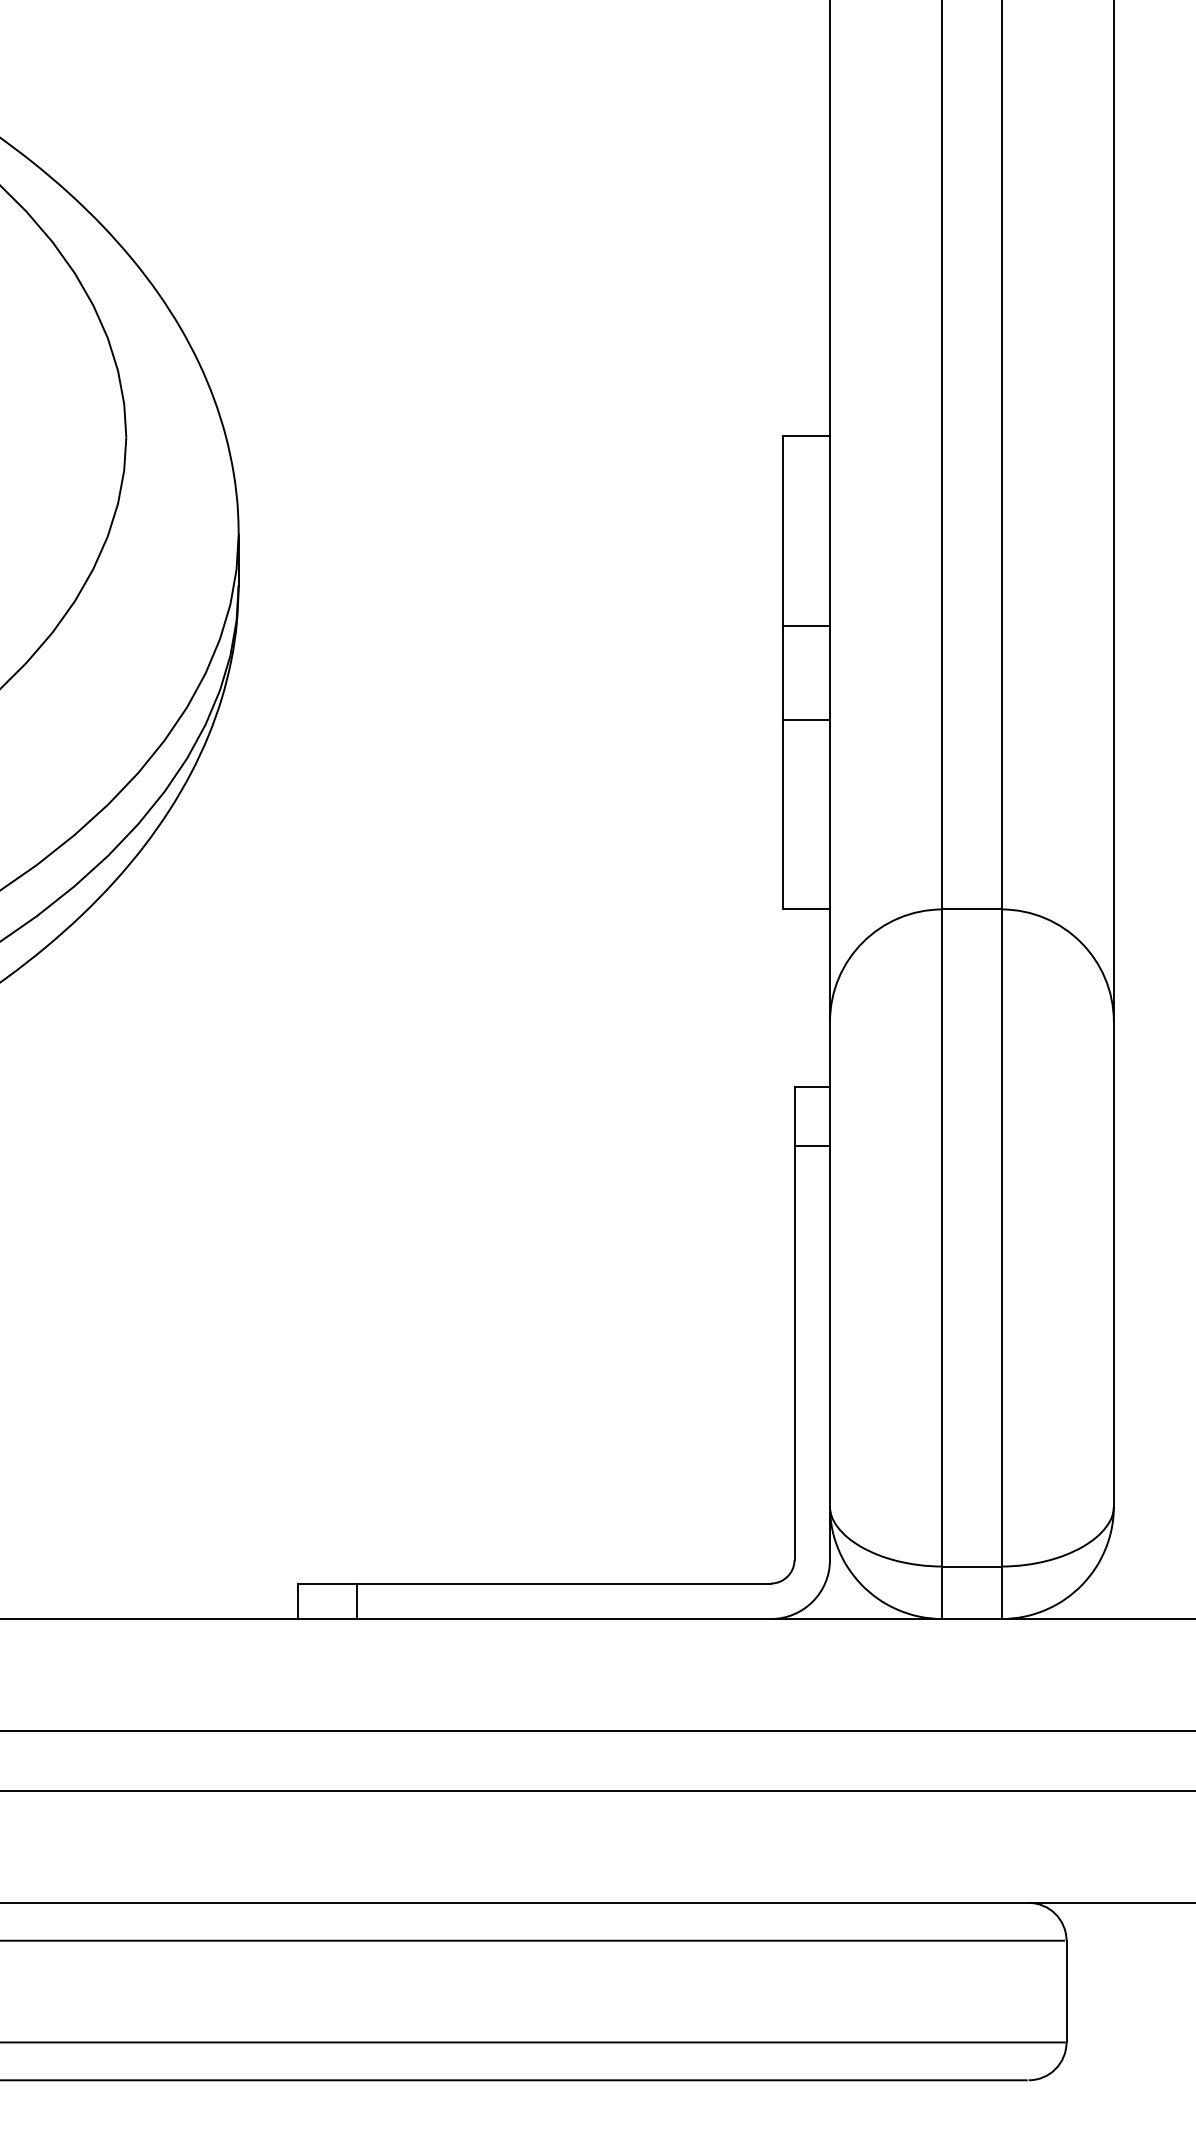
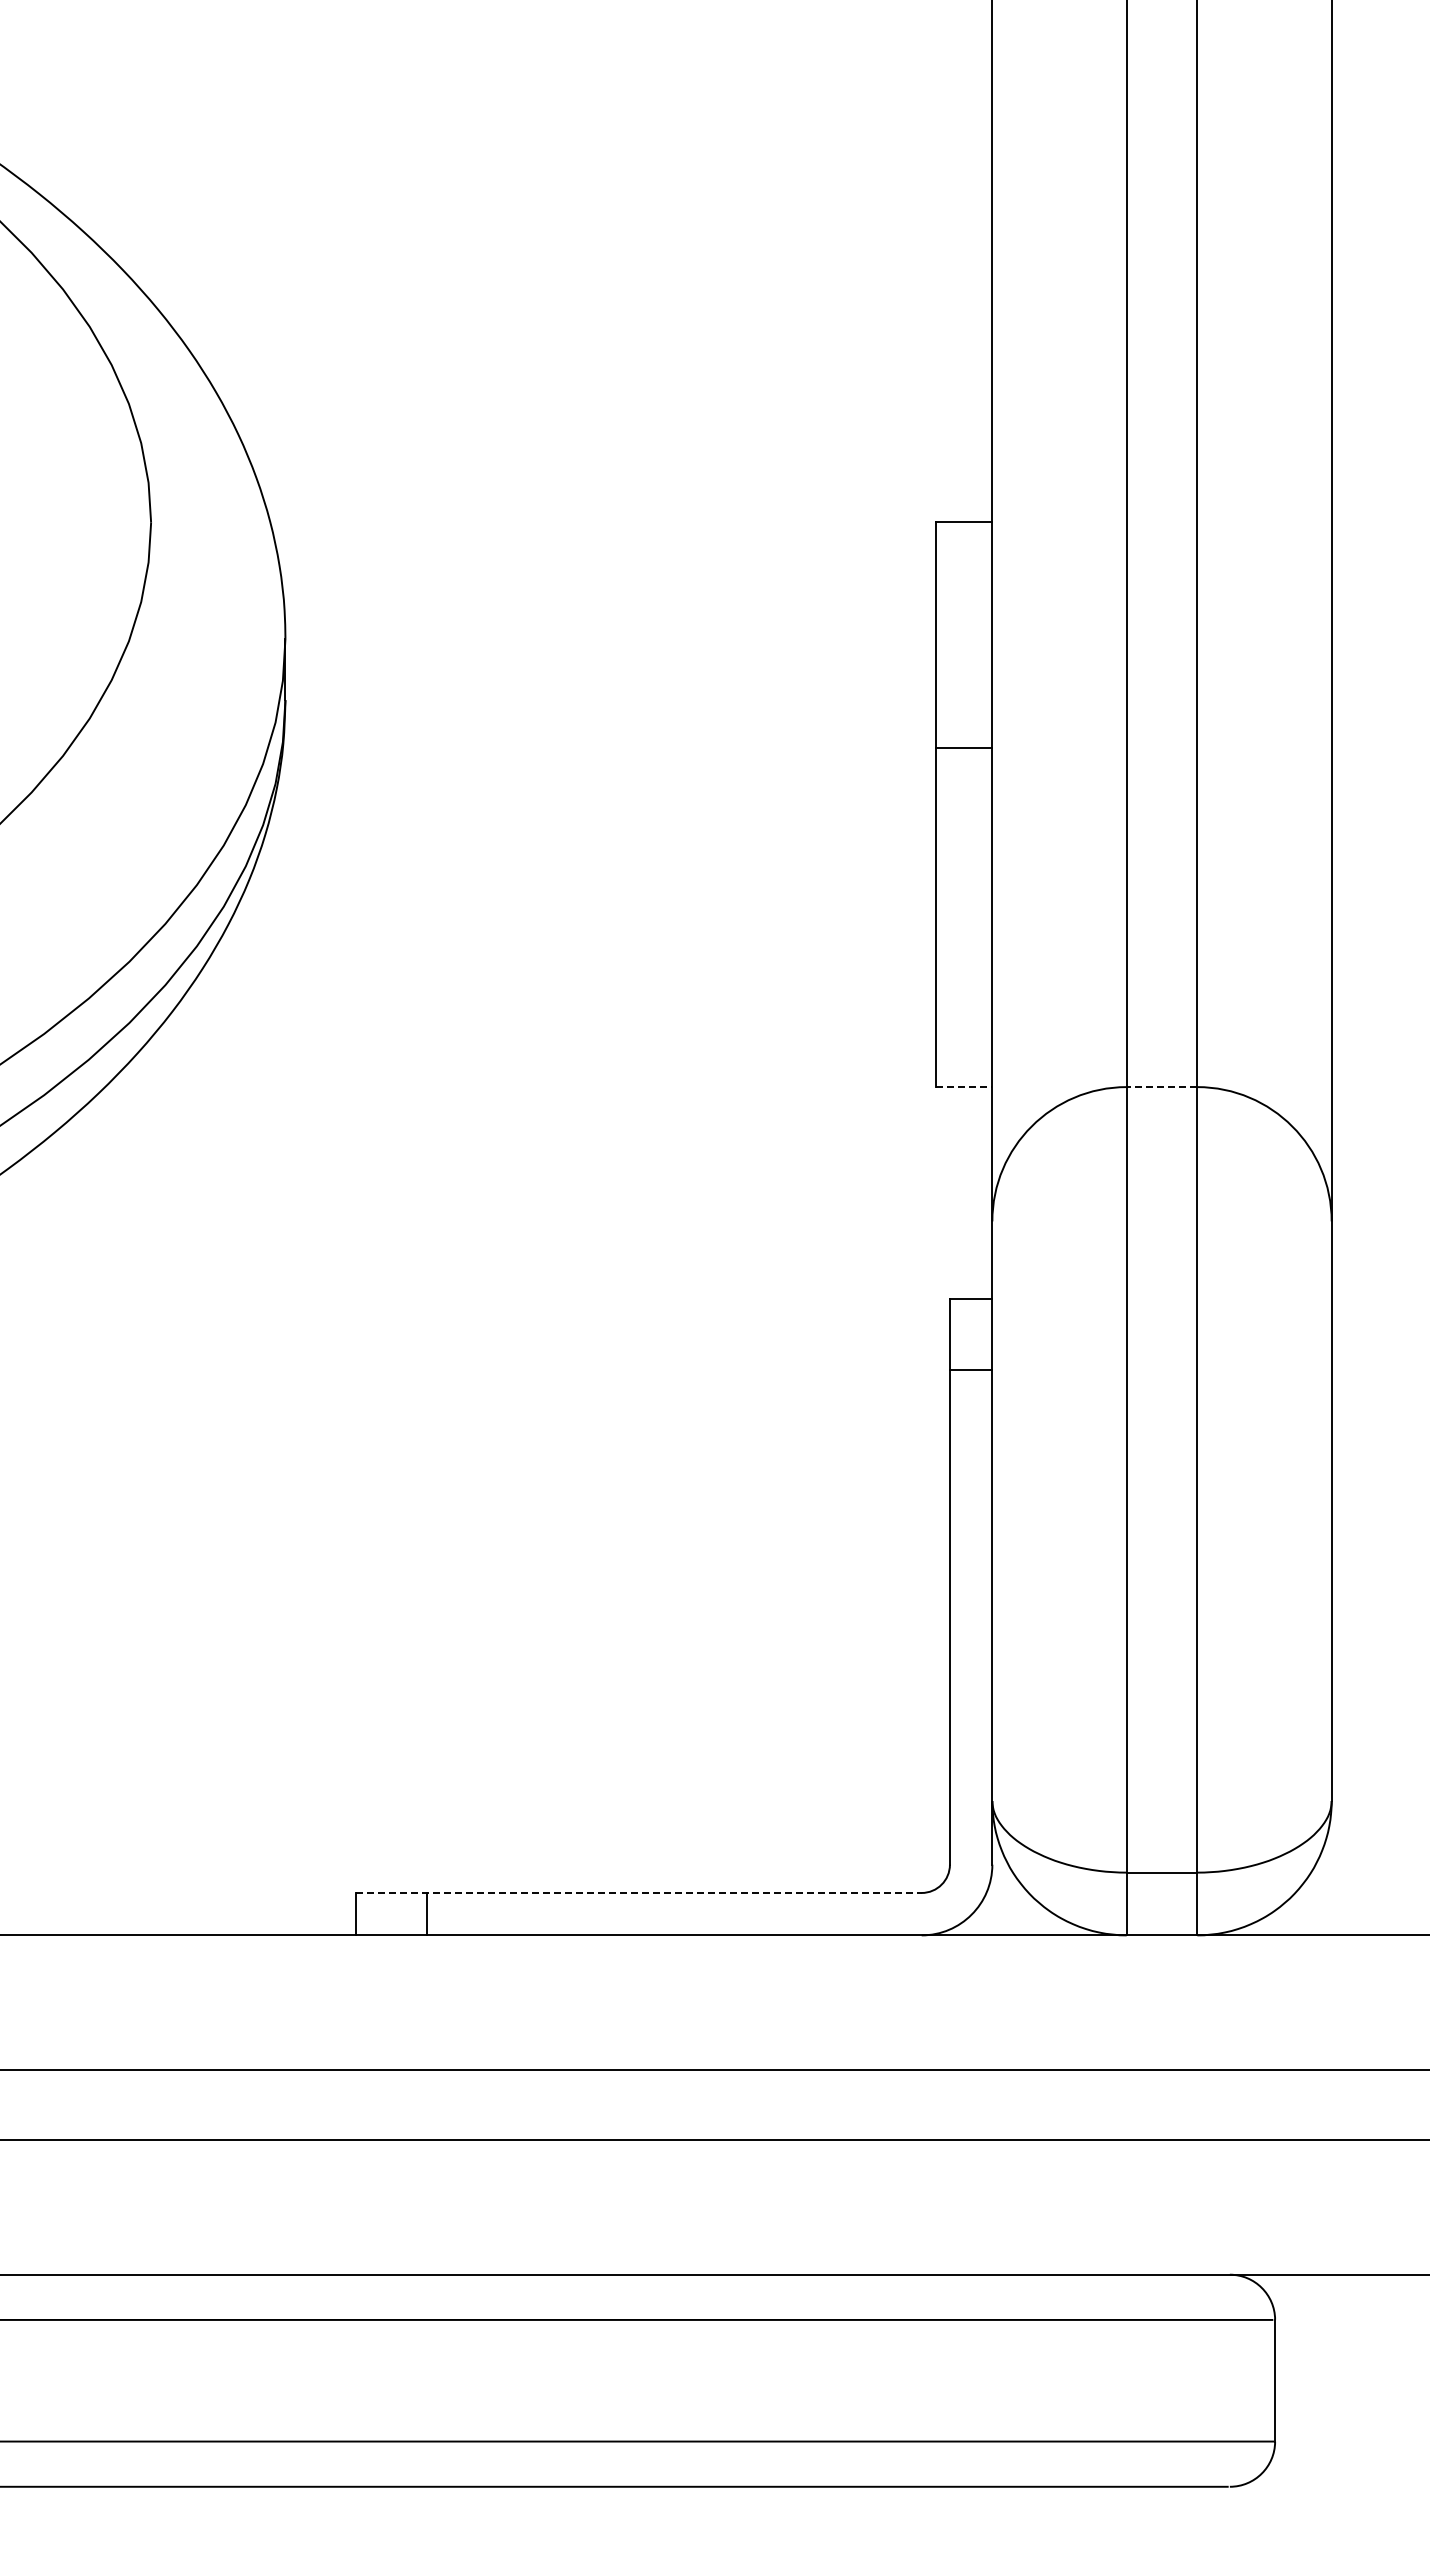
line: (805, 719) -> (963, 860), removed
line: (806, 909) -> (964, 1087), solid -> dashed
line: (971, 909) -> (1161, 1087), solid -> dashed
line: (534, 1583) -> (638, 1892), solid -> dashed

